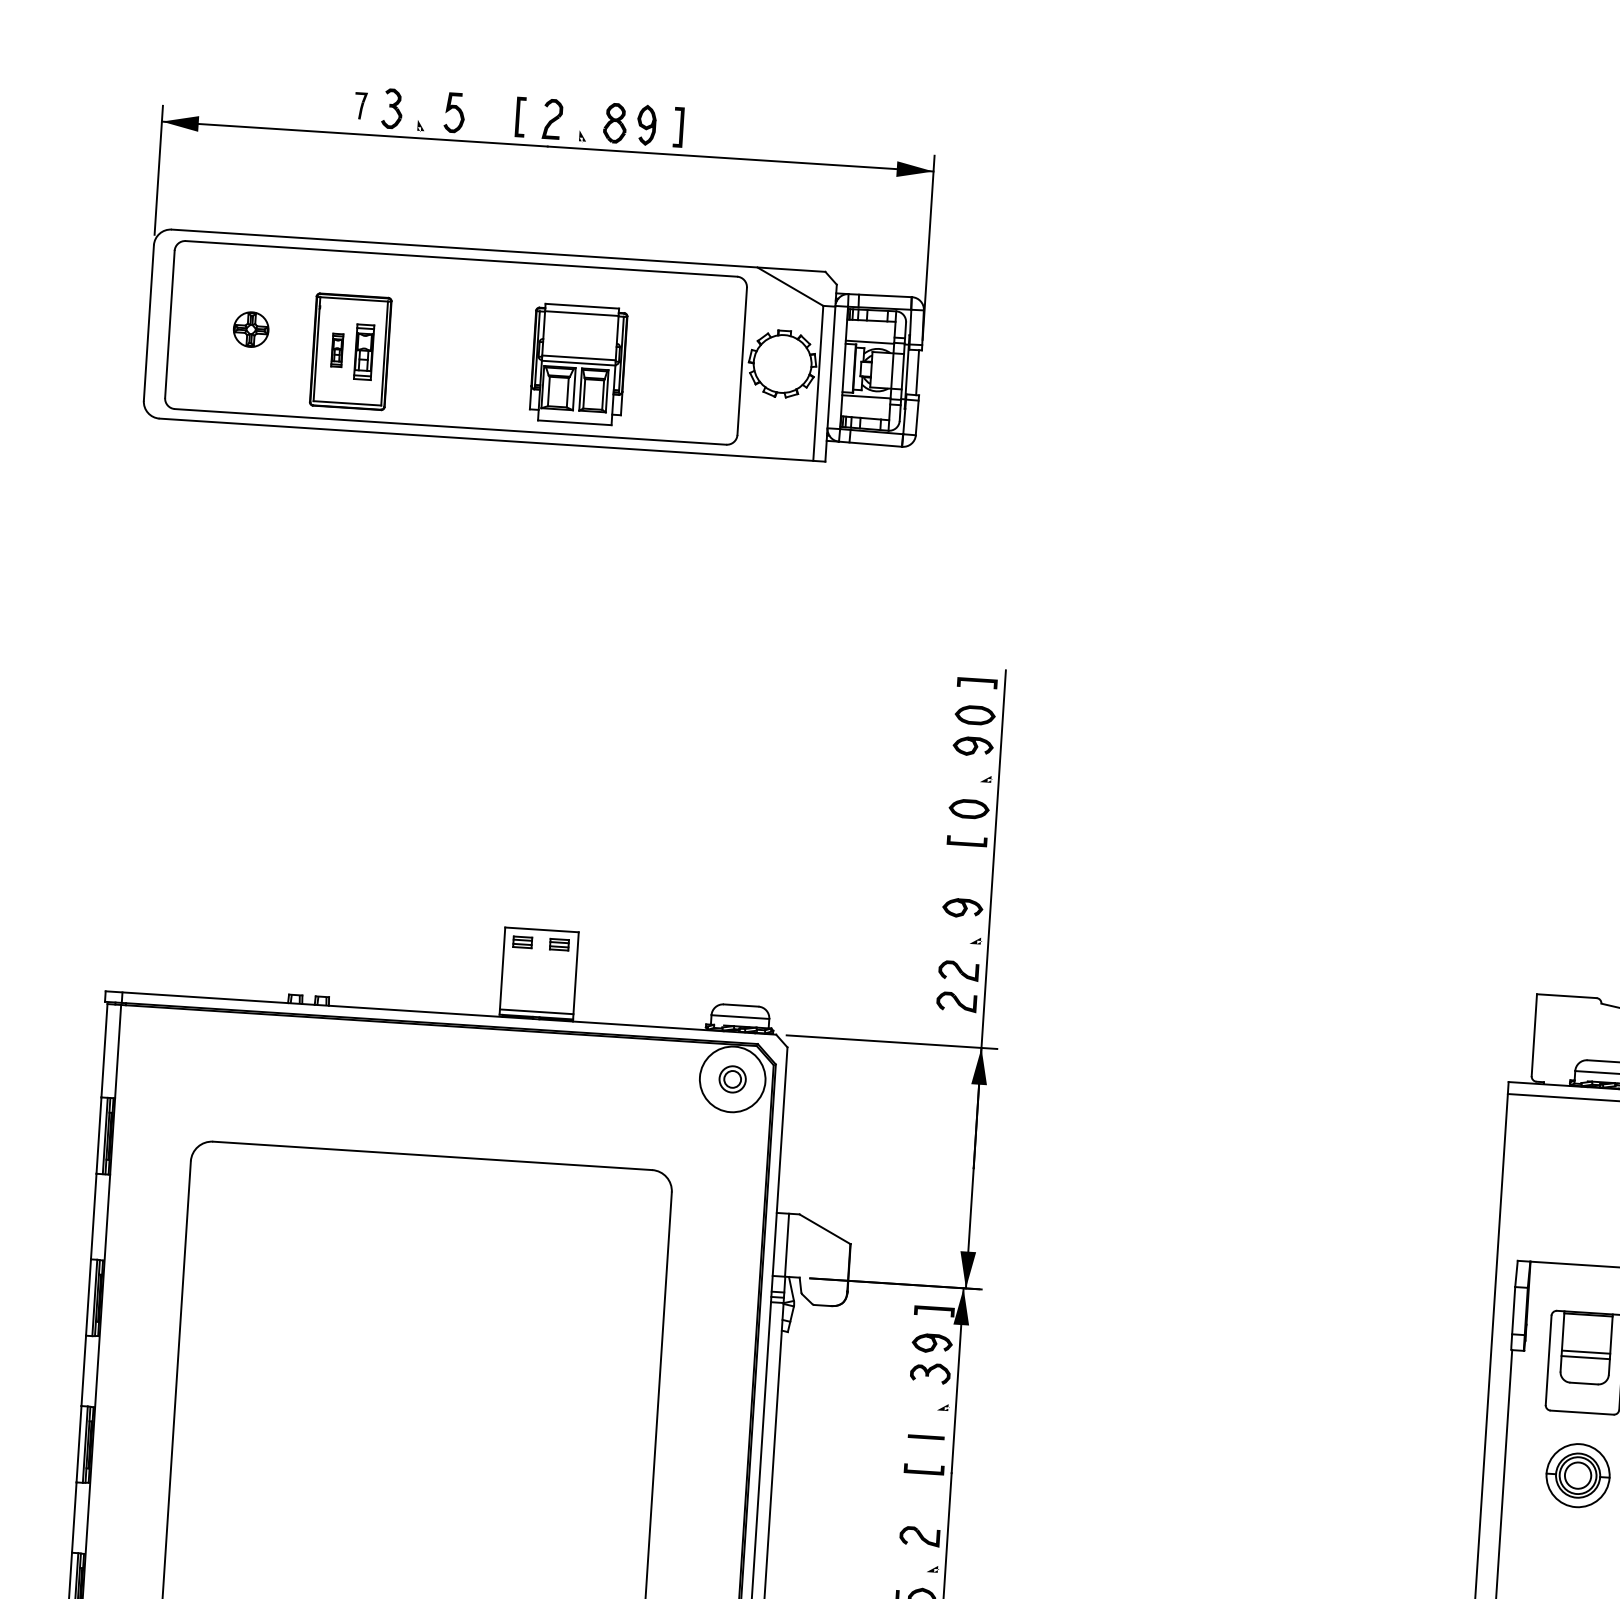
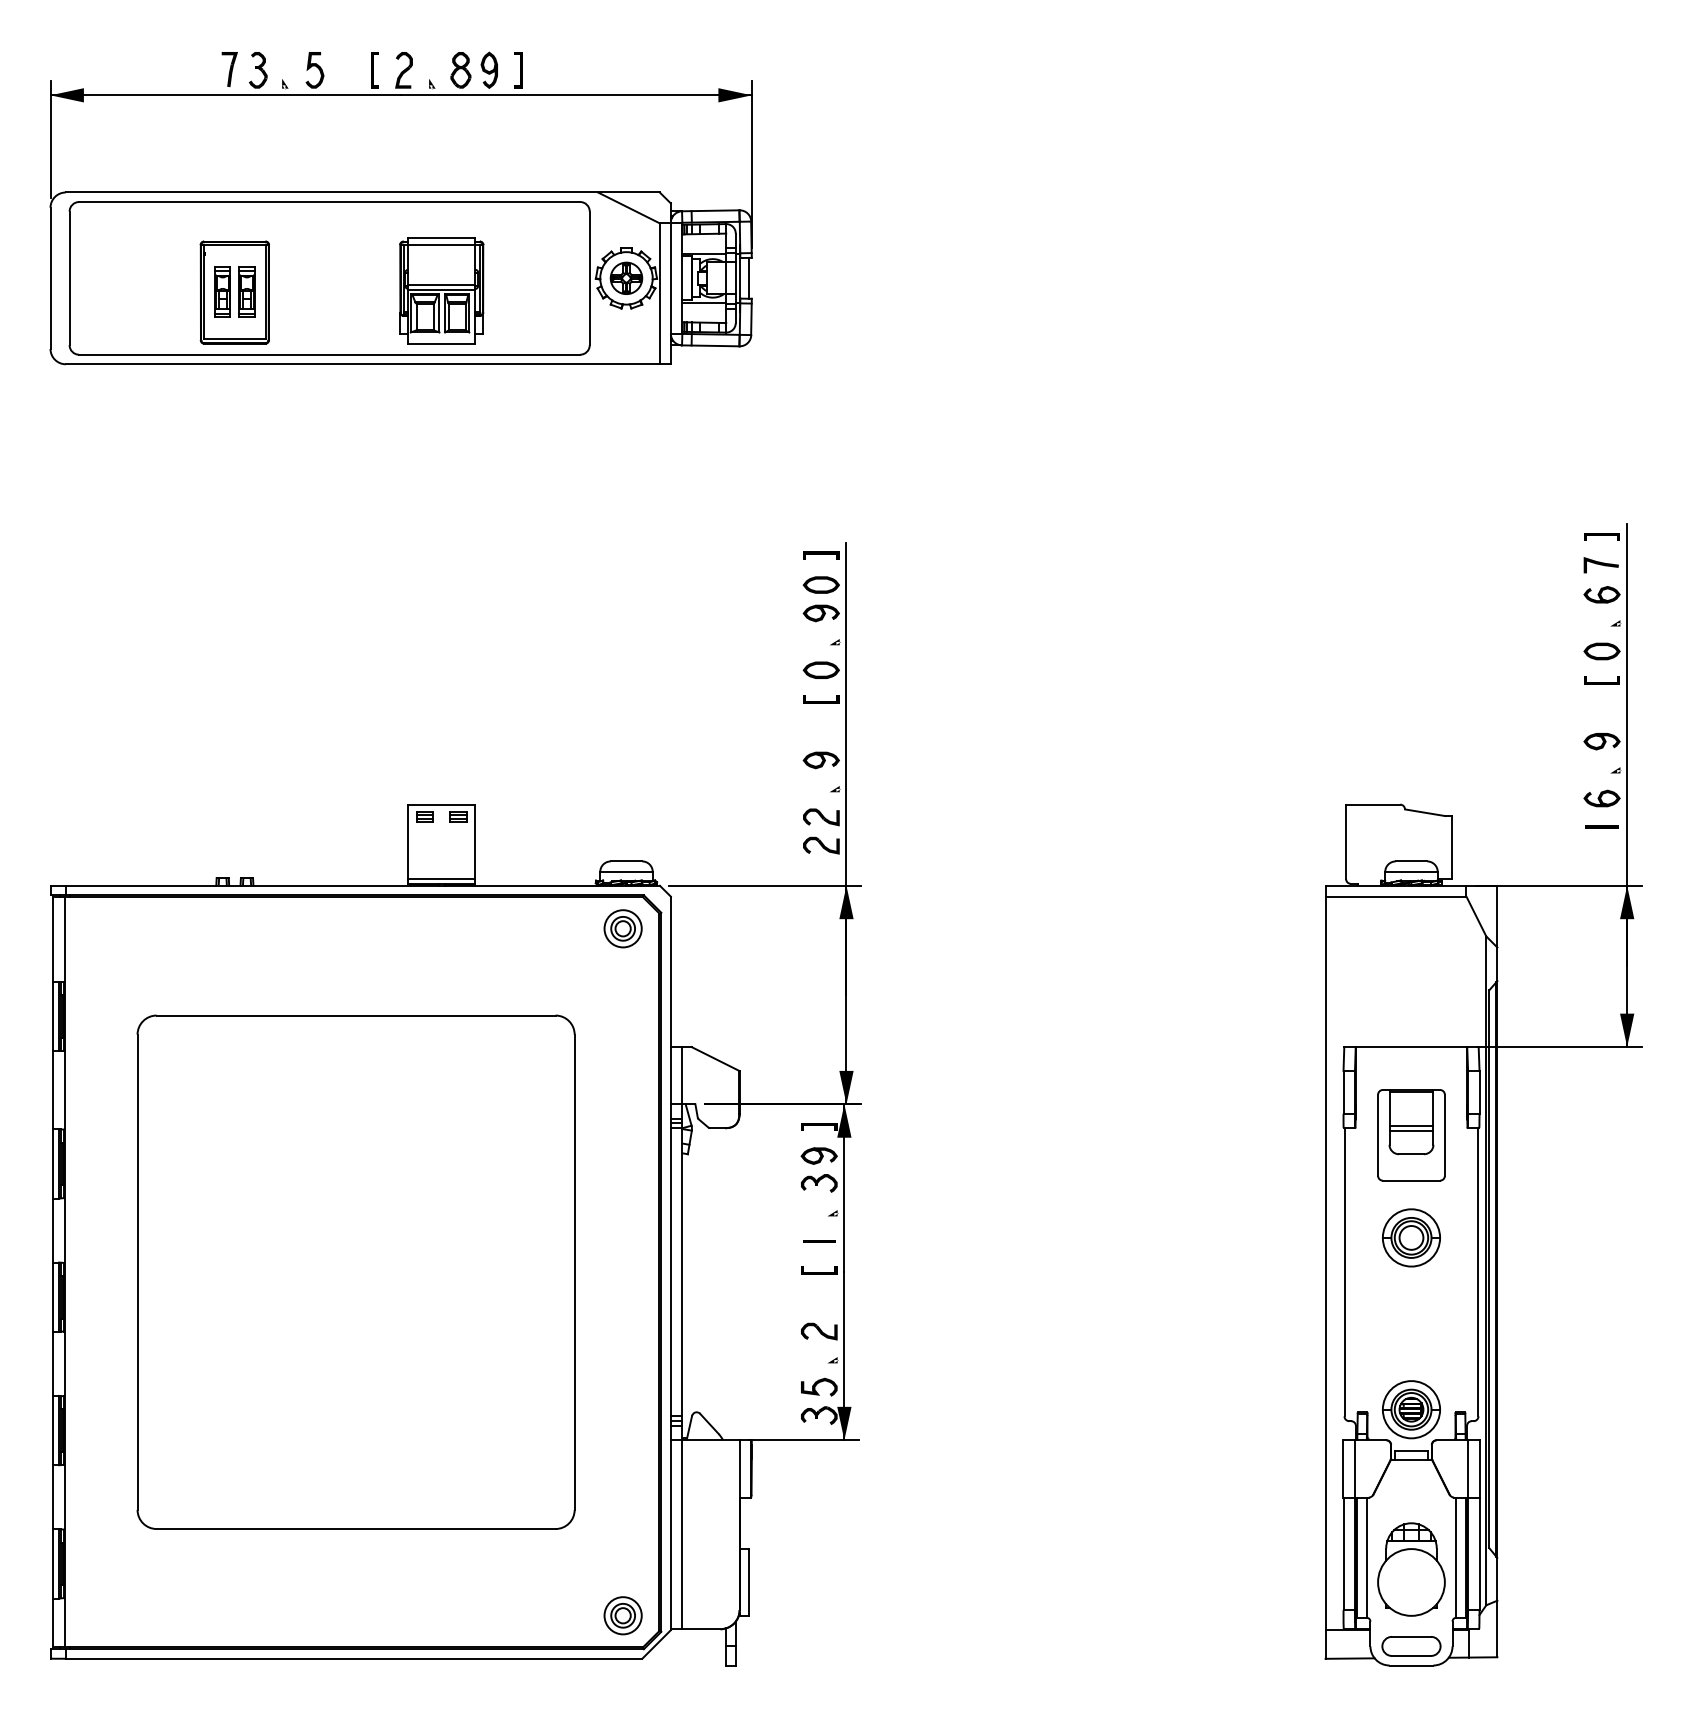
part: (360, 105) -> (229, 69), size x1.43
part: (251, 328) -> (626, 277), moved
part: (337, 349) -> (222, 291), size x1.67
circle: (731, 1079) -> (622, 928), size x0.62

